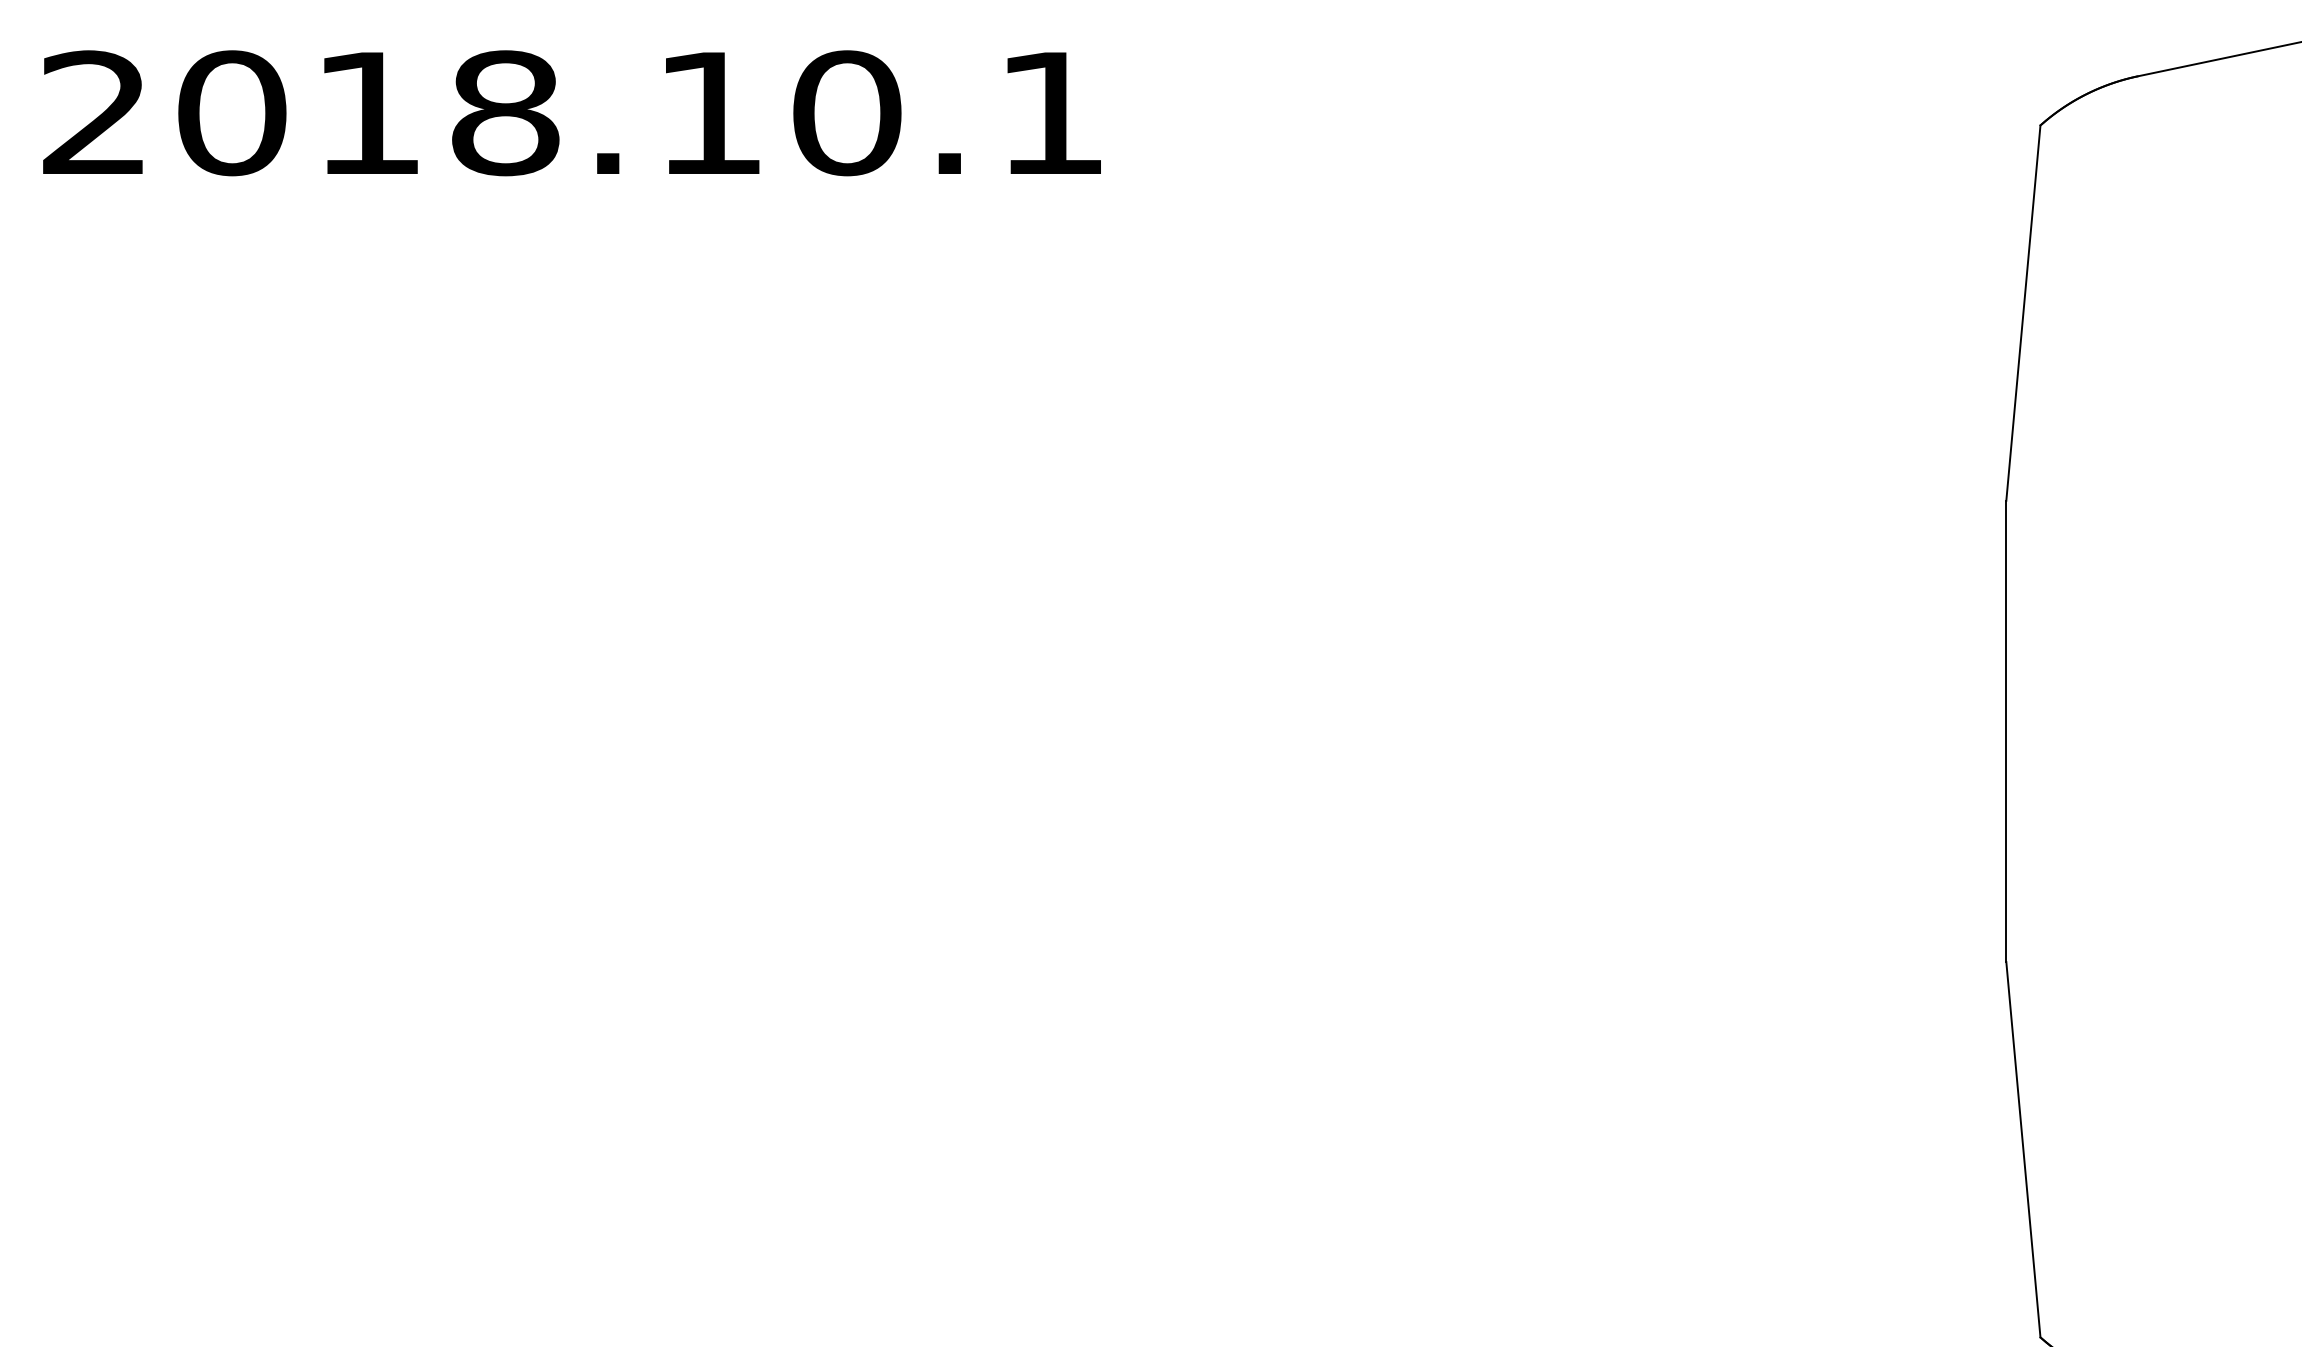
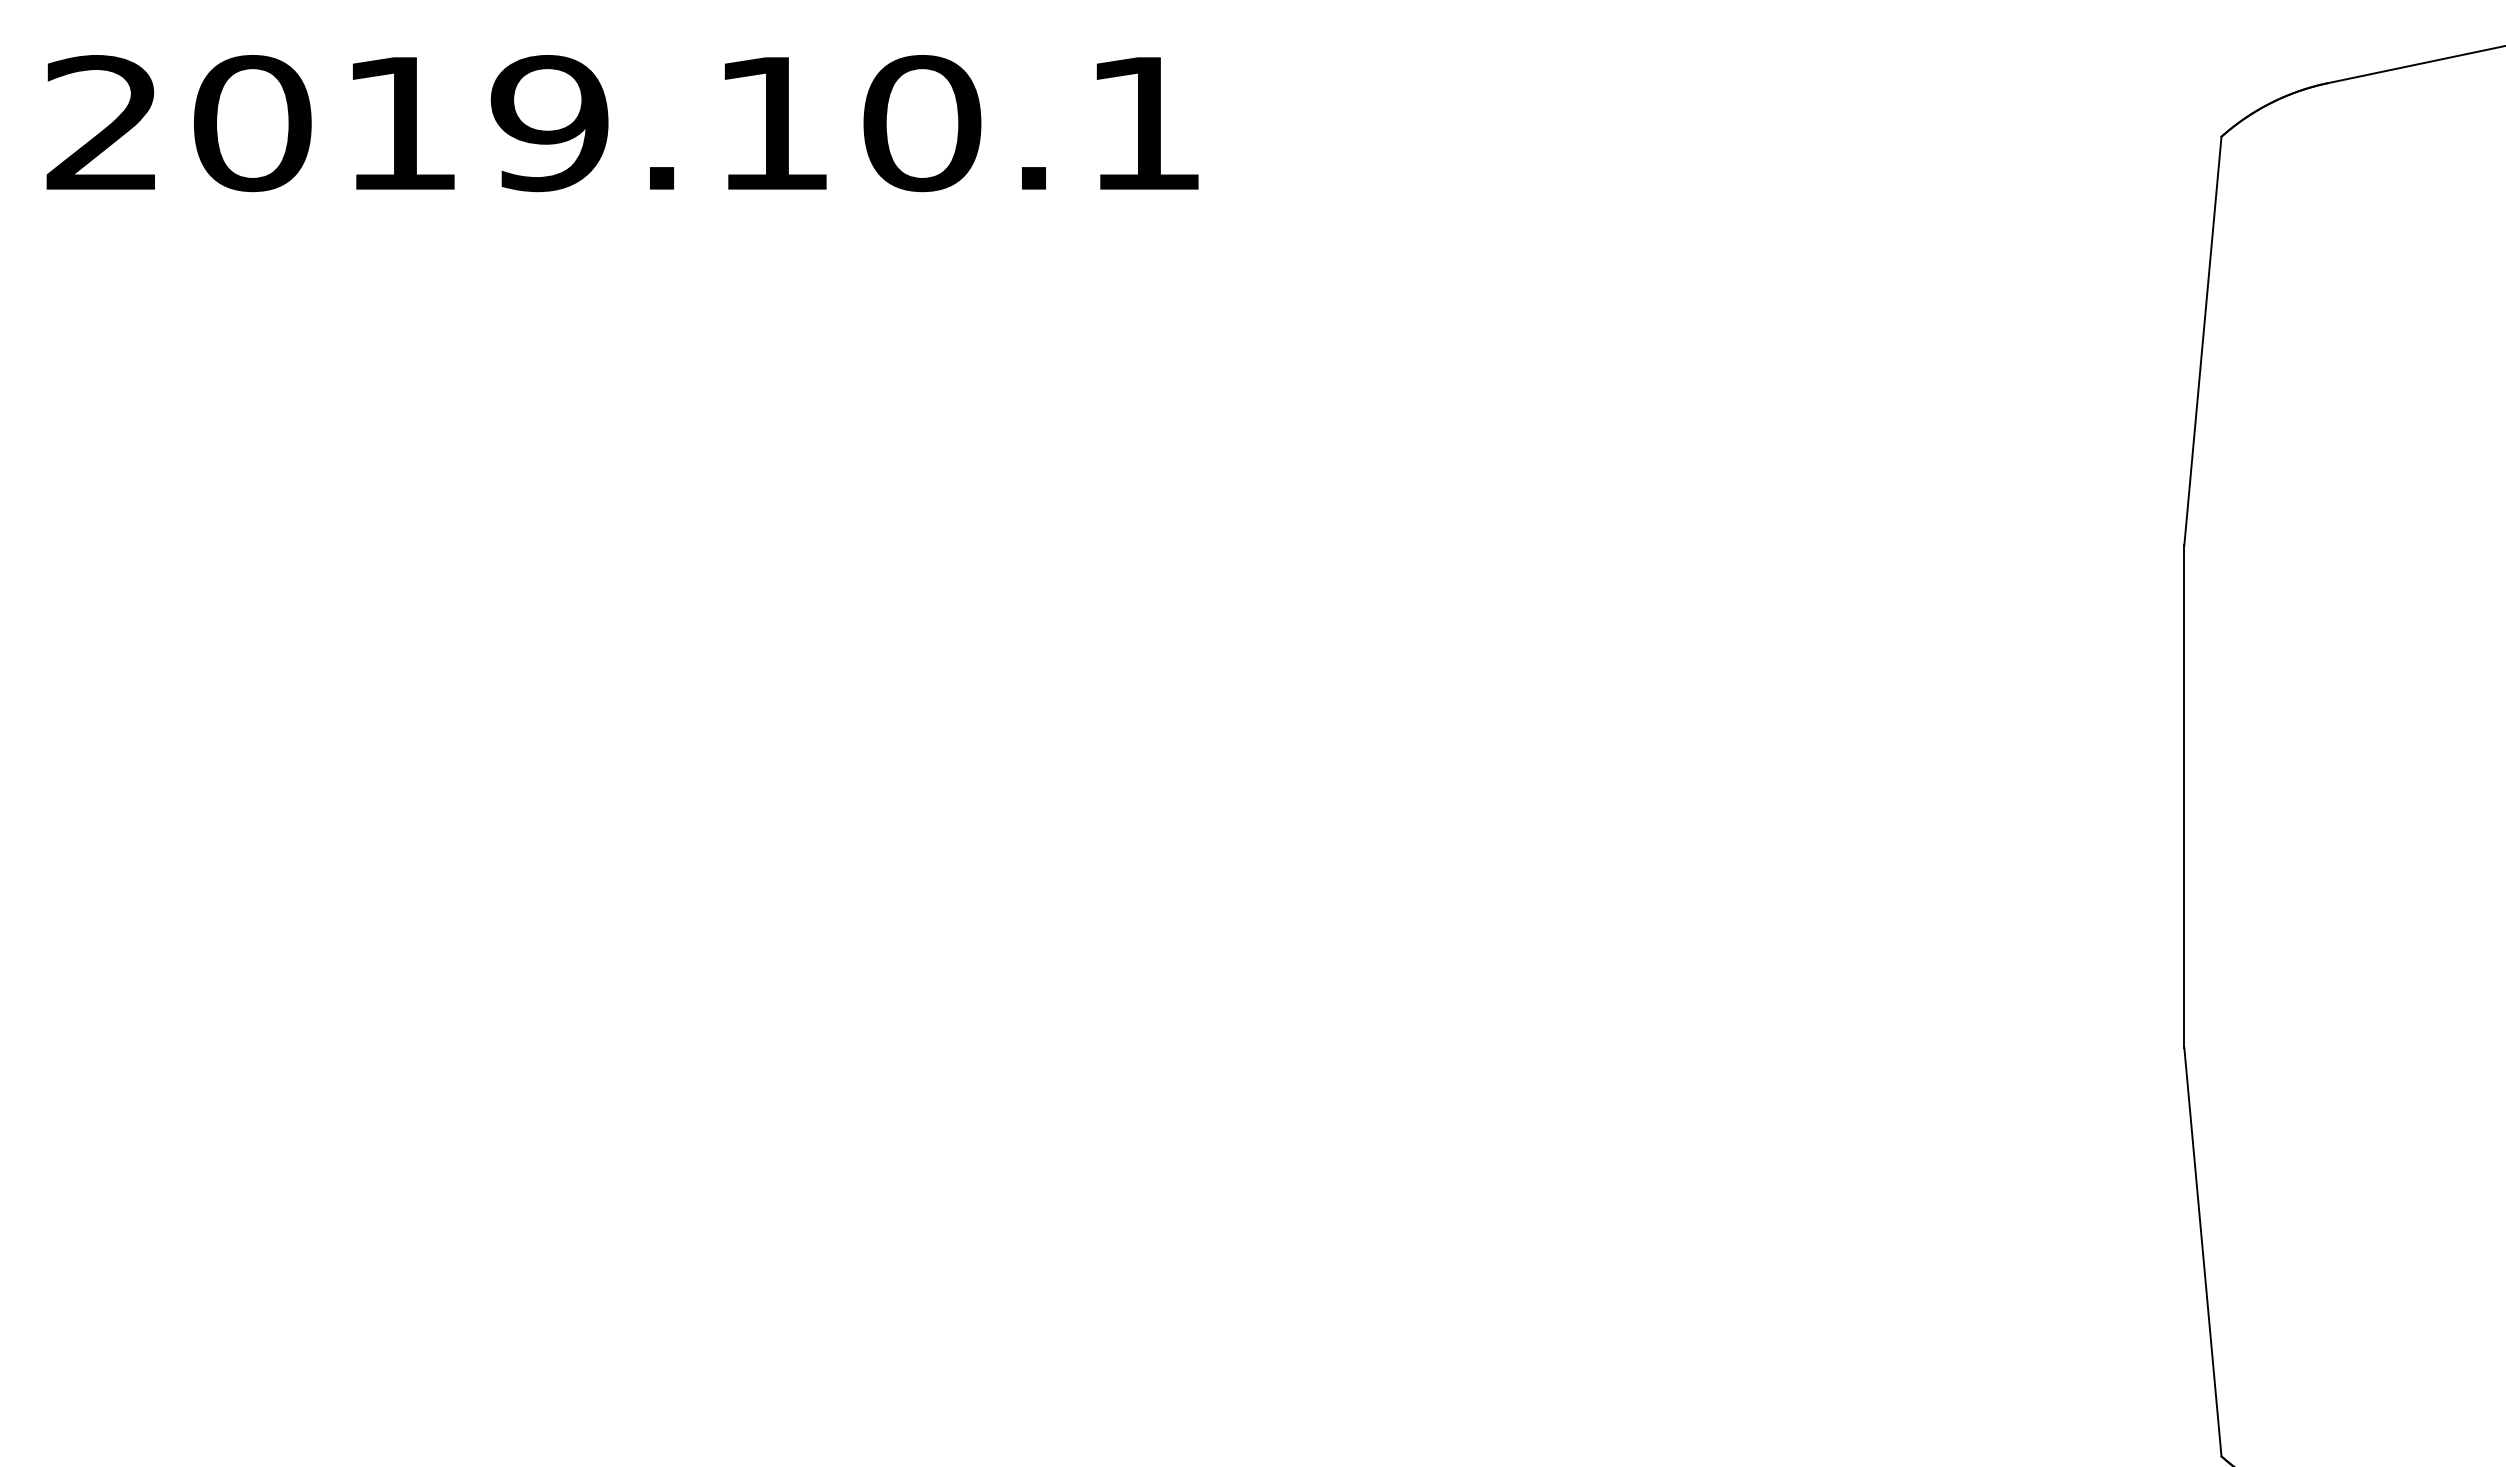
text: (504, 113) -> (549, 123), 2018.10.1 -> 2019.10.1

